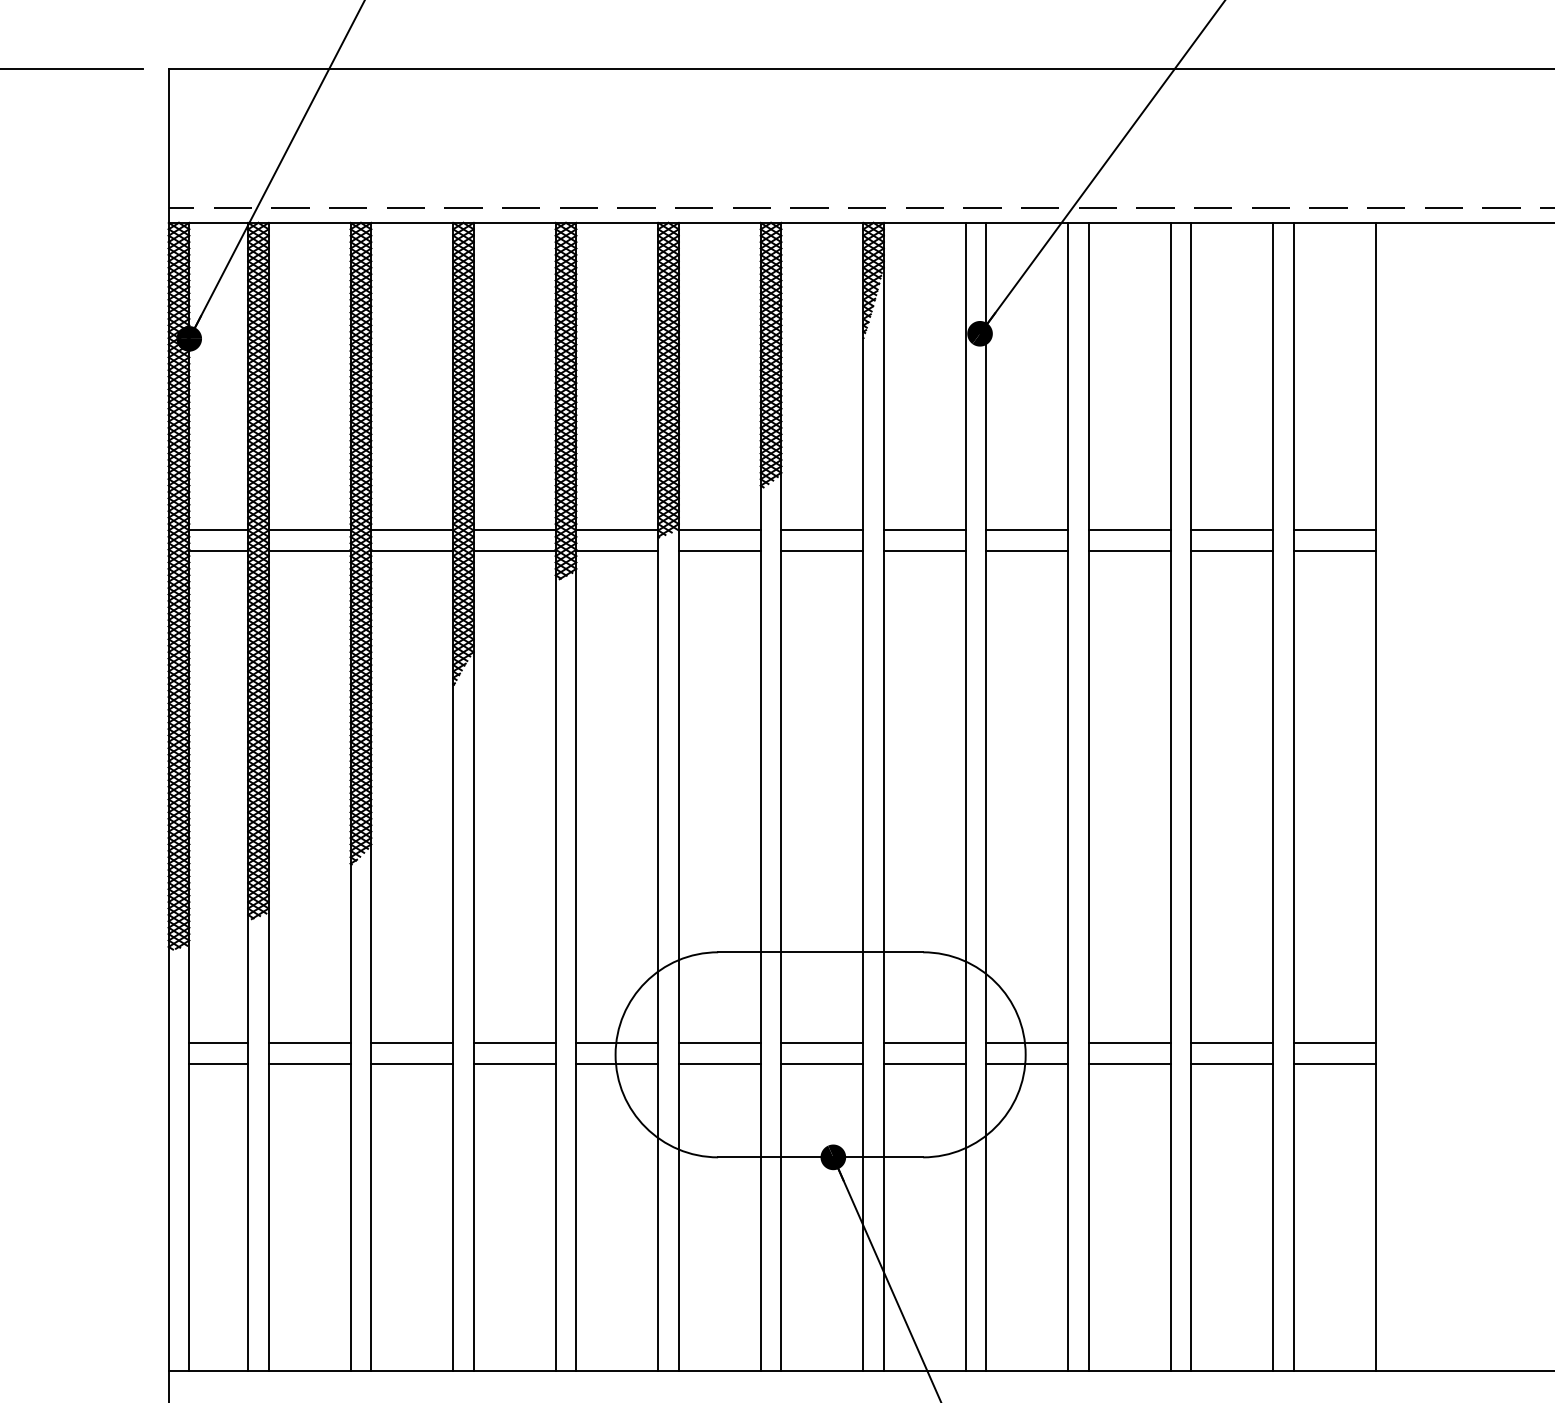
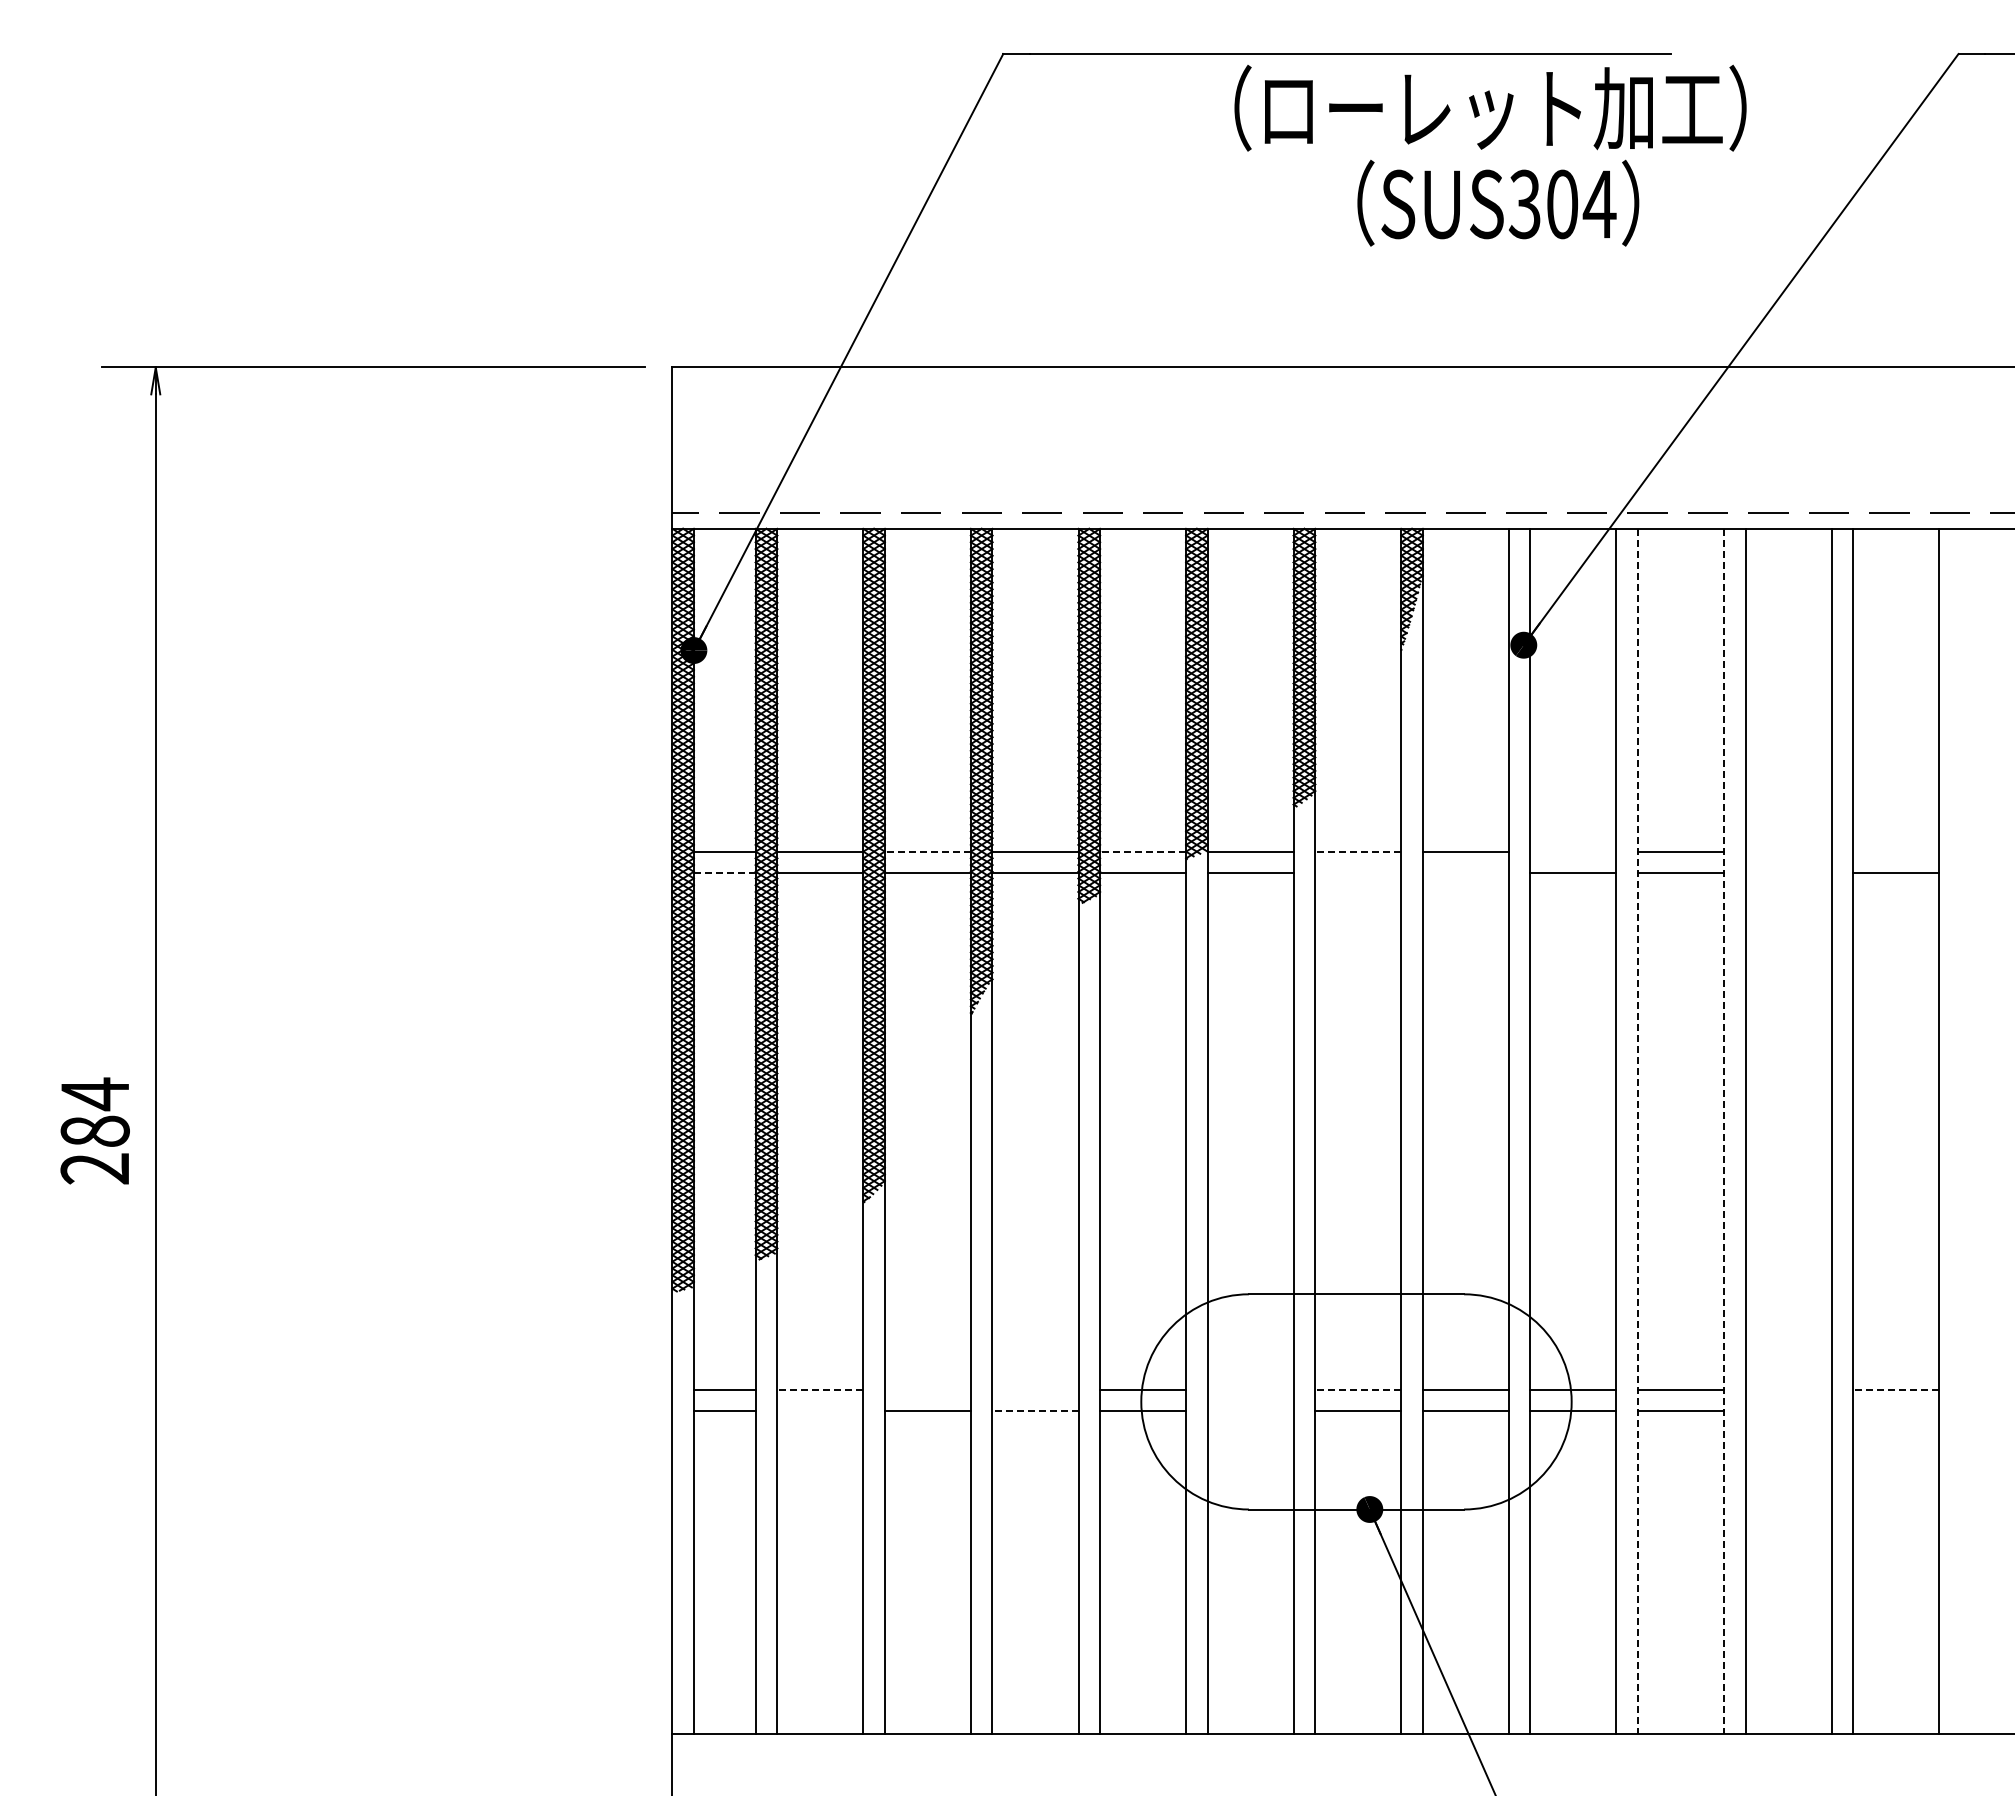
line: (411, 530) -> (927, 851), solid -> dashed
line: (616, 530) -> (1142, 851), solid -> dashed
line: (821, 530) -> (1357, 851), solid -> dashed
line: (1027, 530) -> (1573, 851), removed
line: (1232, 530) -> (1788, 851), removed
line: (1335, 530) -> (1896, 851), removed
line: (218, 551) -> (724, 873), solid -> dashed
line: (822, 551) -> (1358, 873), removed
line: (924, 551) -> (1465, 873), removed
line: (1232, 551) -> (1788, 873), removed
line: (1088, 797) -> (1637, 1131), solid -> dashed
line: (1171, 797) -> (1724, 1131), solid -> dashed
line: (308, 1043) -> (819, 1389), solid -> dashed
line: (411, 1043) -> (927, 1389), removed
line: (514, 1043) -> (1035, 1389), removed
line: (719, 1043) -> (1250, 1389), removed
line: (821, 1043) -> (1357, 1389), solid -> dashed
line: (1232, 1043) -> (1788, 1389), removed
line: (1334, 1043) -> (1895, 1389), solid -> dashed
line: (309, 1063) -> (820, 1411), removed
line: (513, 1063) -> (1034, 1411), solid -> dashed
line: (719, 1063) -> (1250, 1411), removed
line: (1232, 1063) -> (1788, 1411), removed
line: (1335, 1063) -> (1896, 1411), removed

